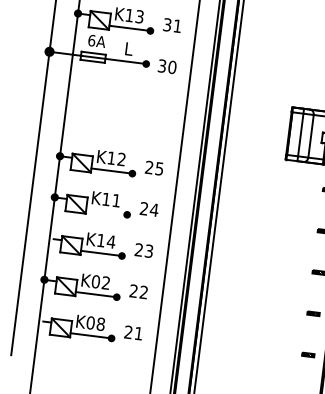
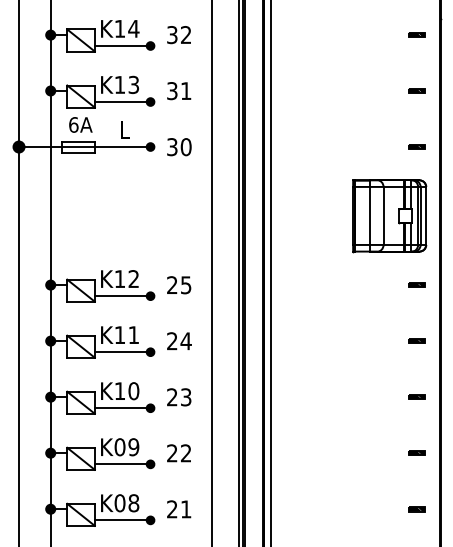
line: (105, 212) -> (120, 352), added
fill: (49, 238) -> (50, 396), added
text: (110, 242) -> (133, 391), K14 -> K10
text: (105, 283) -> (133, 447), K02 -> K09
fill: (39, 320) -> (50, 508), added

